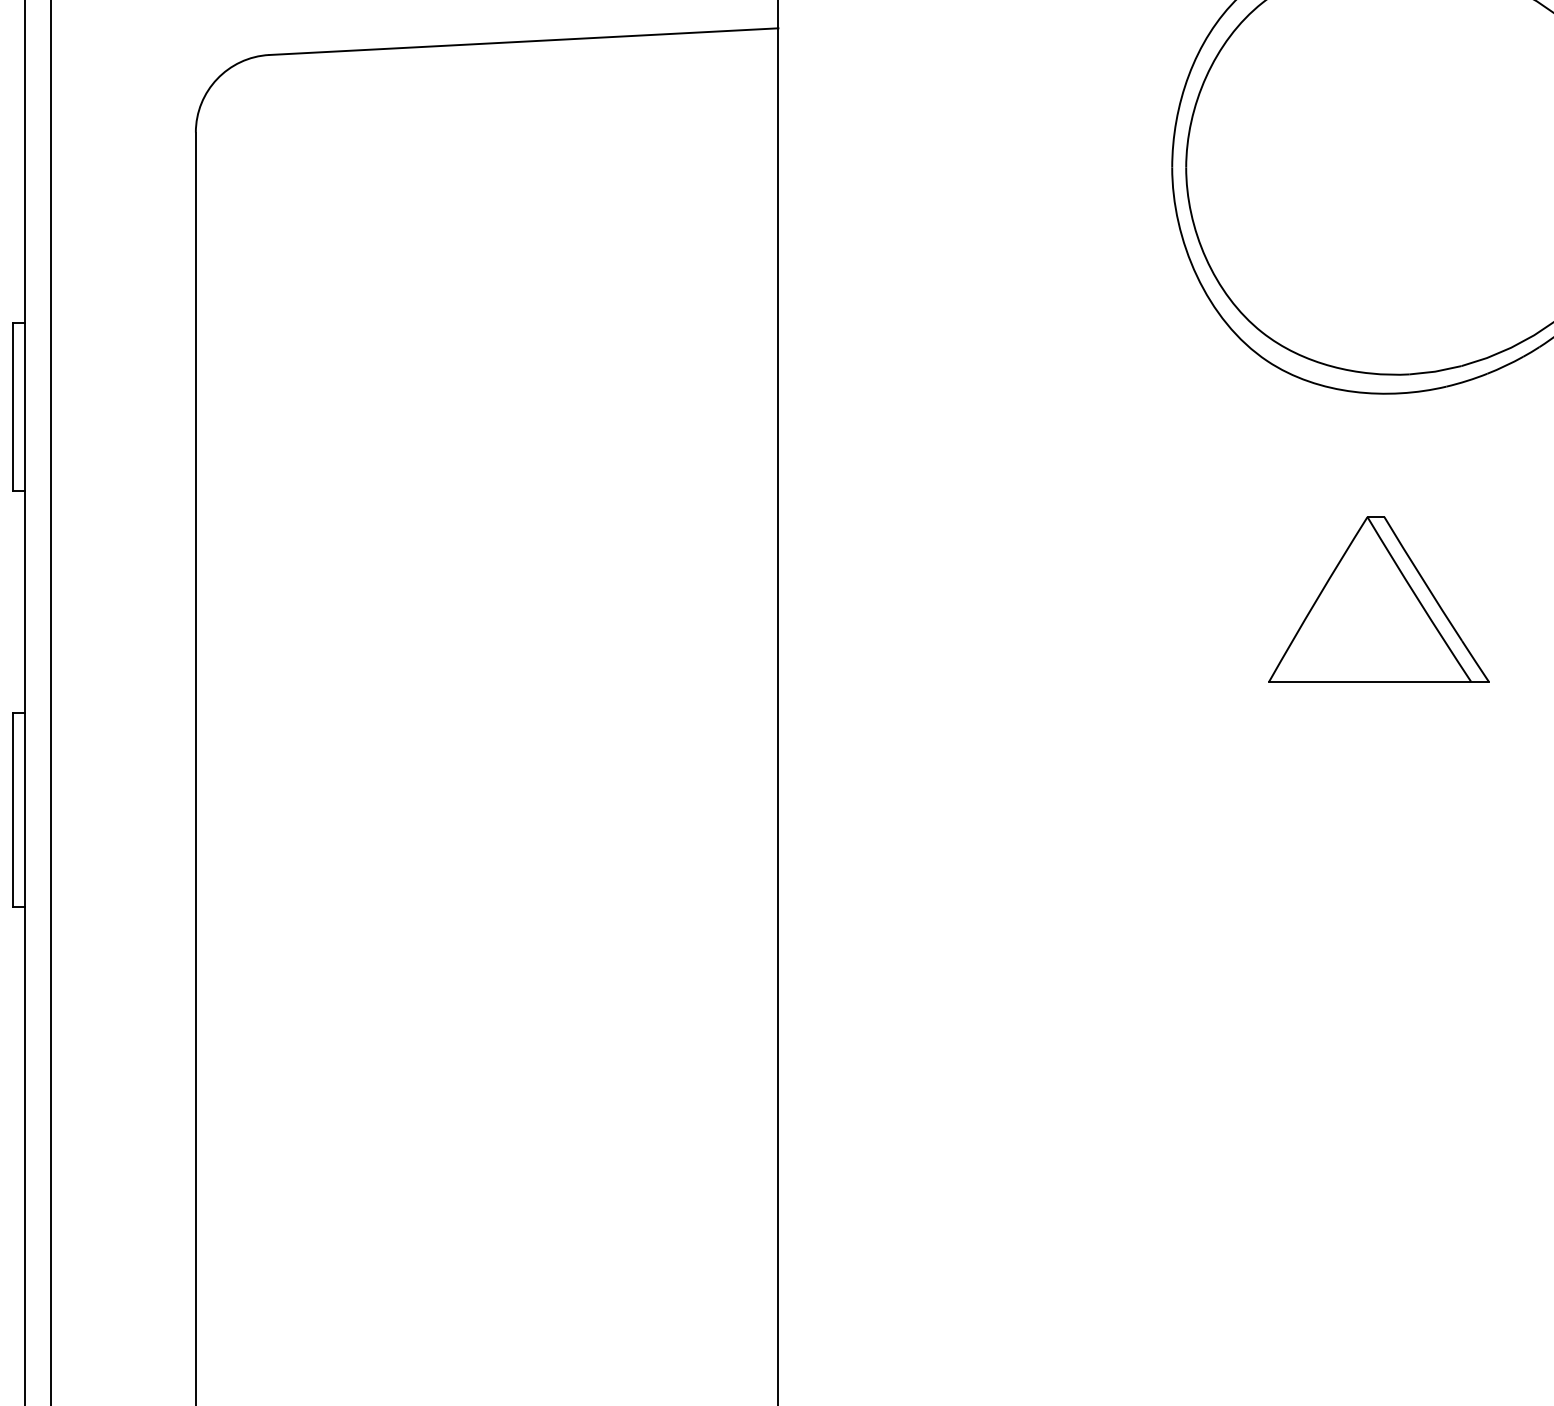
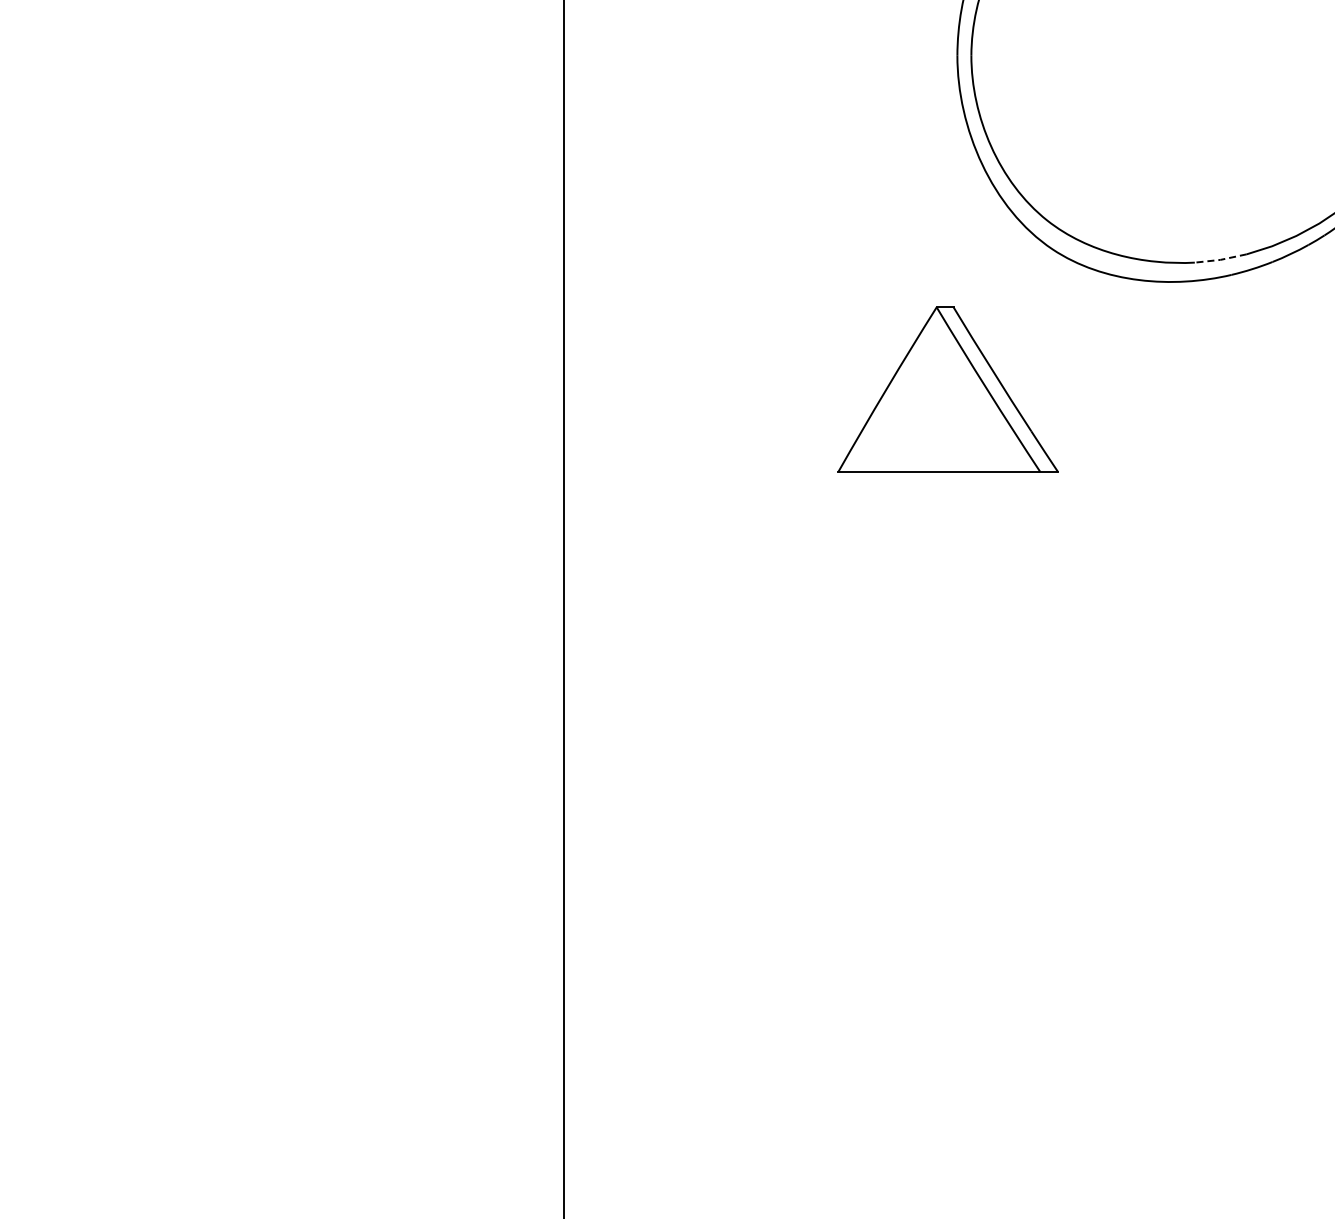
line: (1435, 371) -> (1220, 259), solid -> dashed
part: (1378, 599) -> (947, 389), moved

